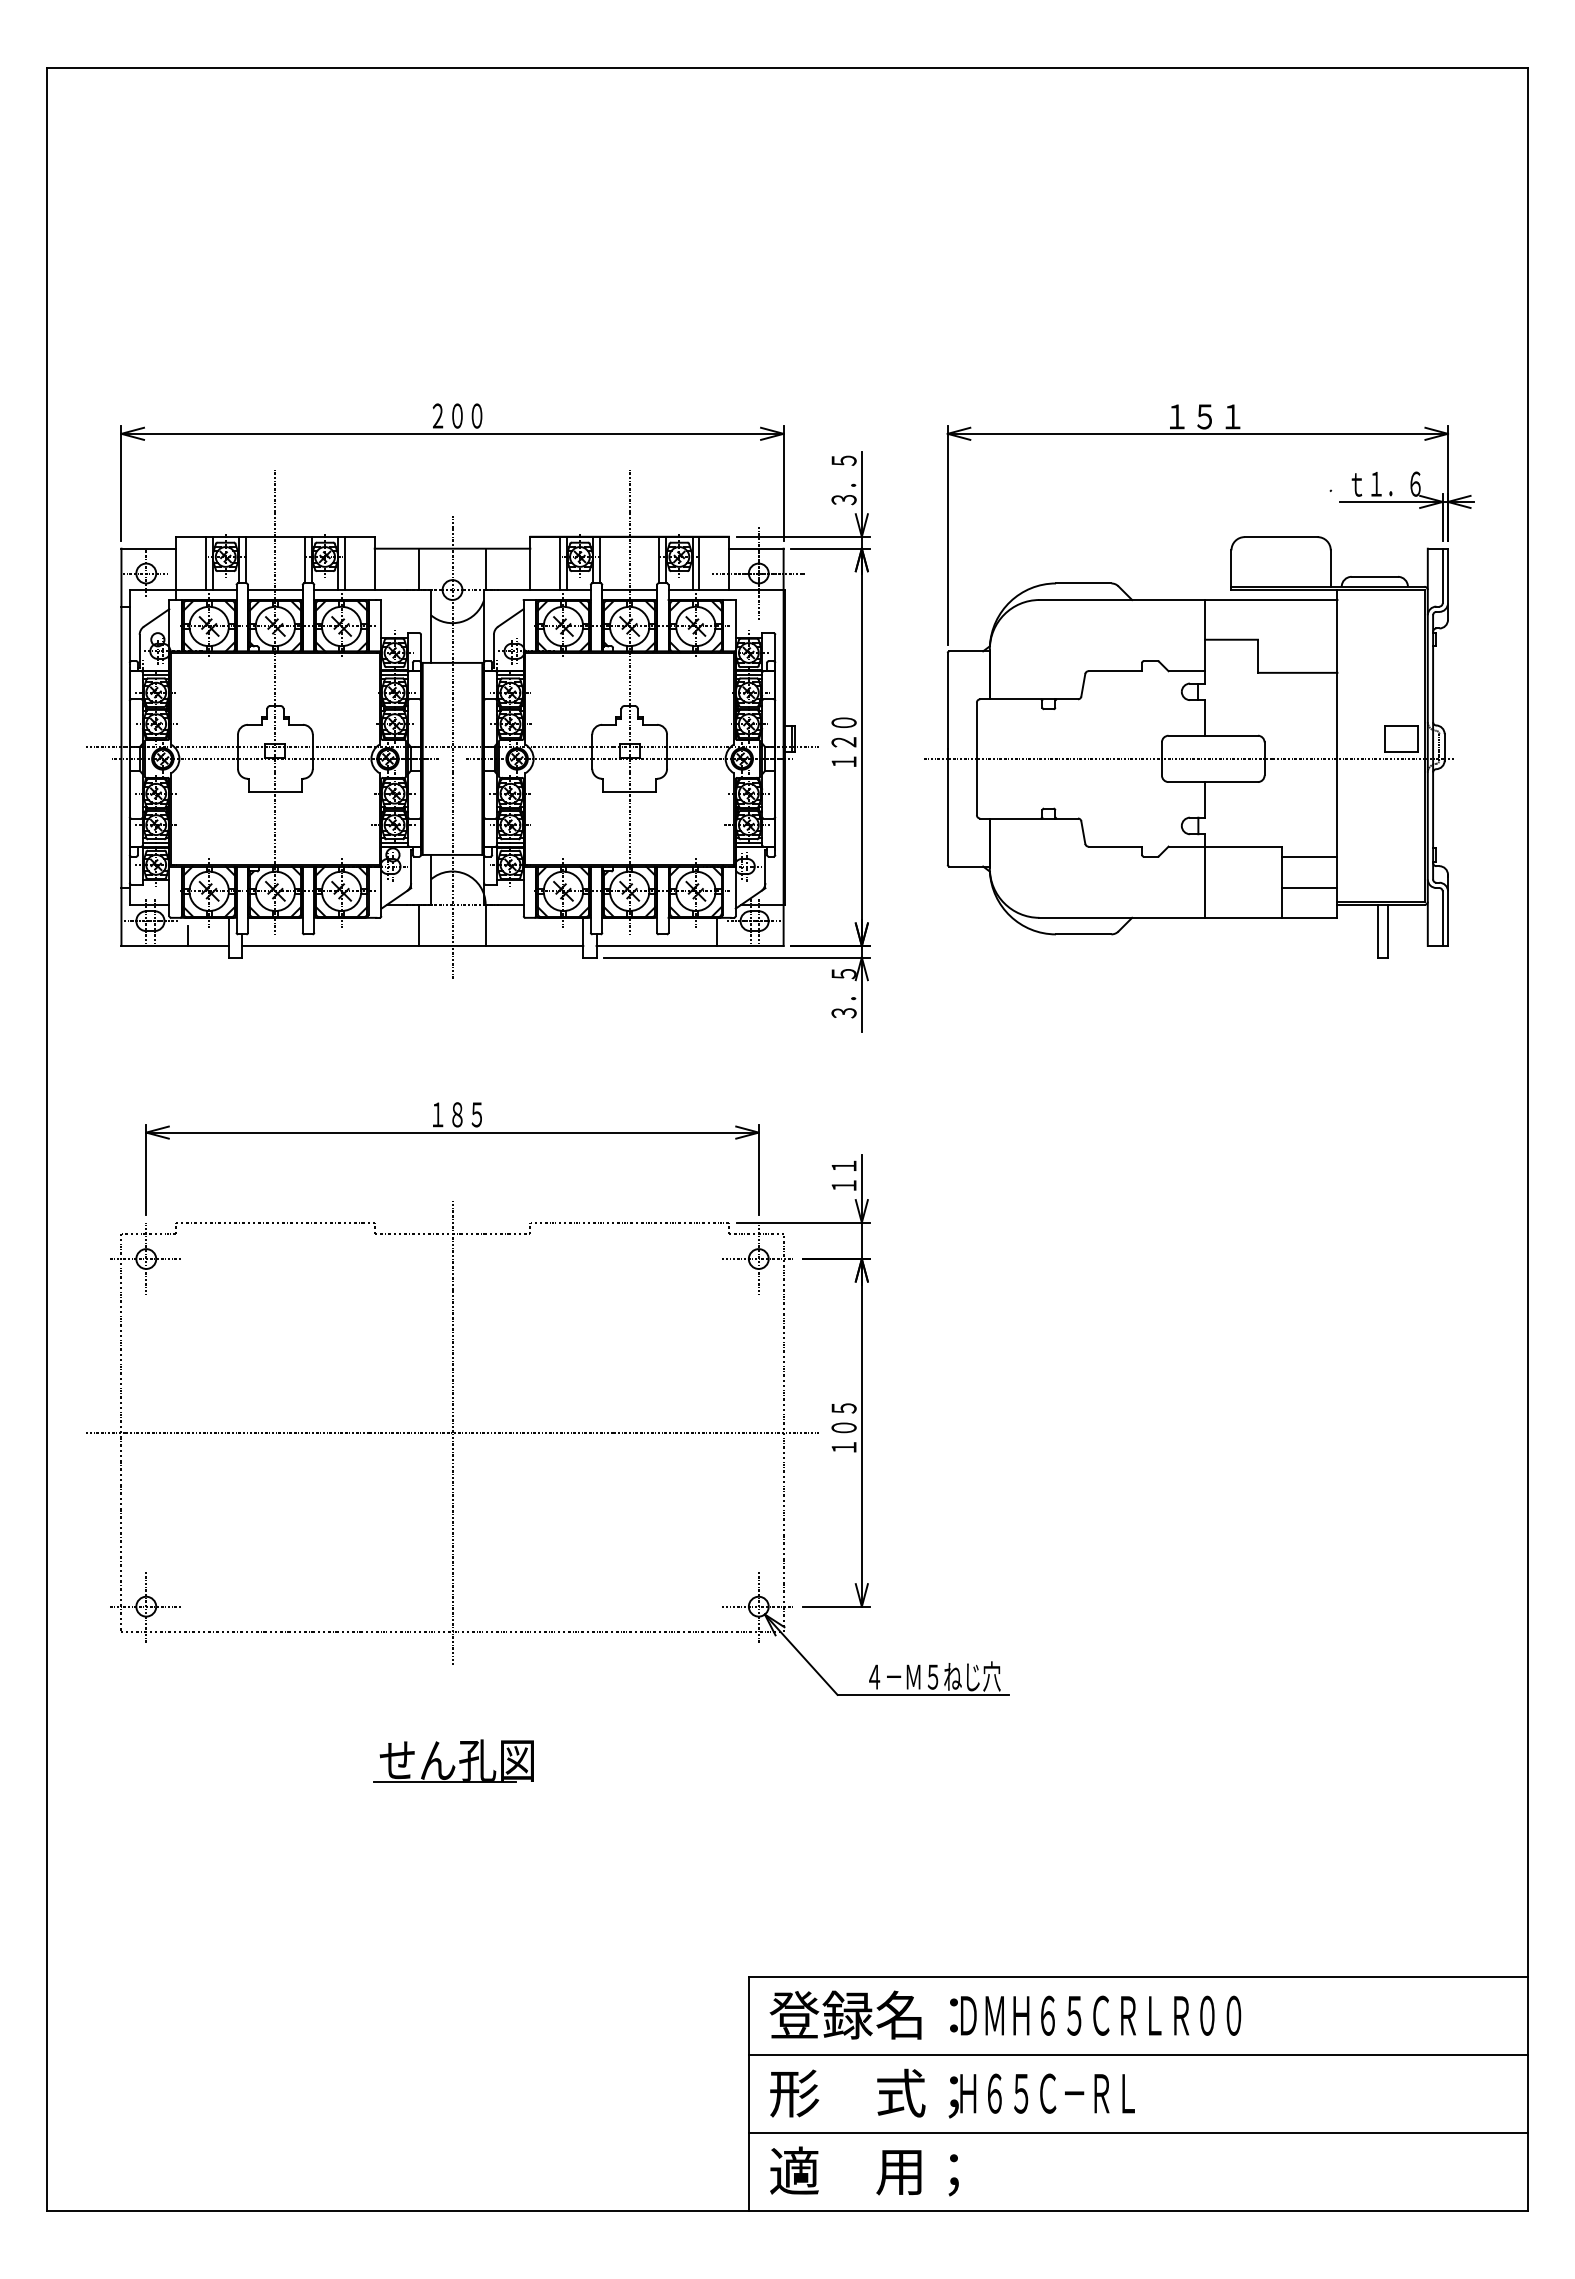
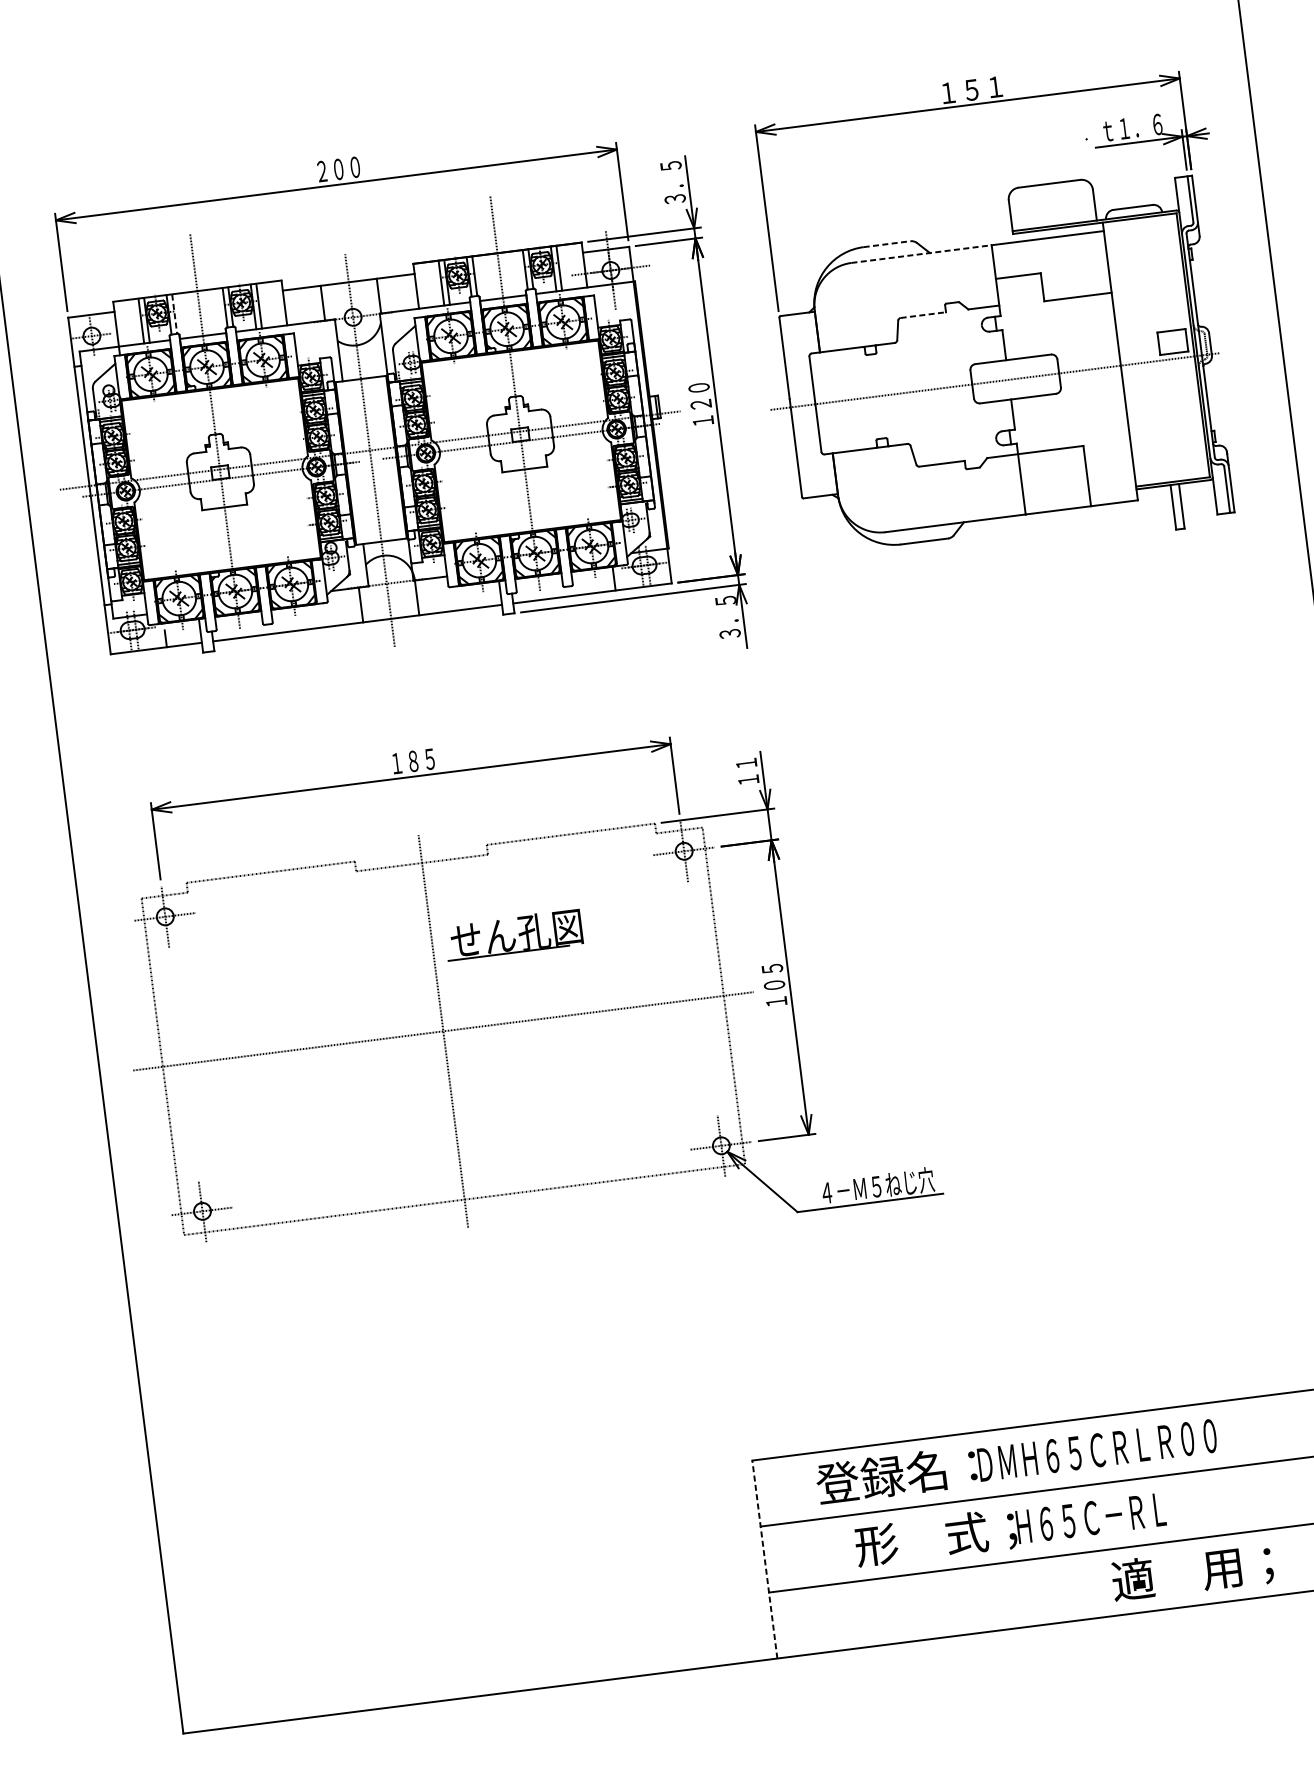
line: (245, 560) -> (174, 314), solid -> dashed
line: (1083, 583) -> (886, 244), solid -> dashed
line: (1122, 600) -> (921, 254), solid -> dashed
line: (1115, 671) -> (923, 315), solid -> dashed
line: (1309, 856) -> (1107, 451), removed
line: (1309, 888) -> (1111, 478), removed
part: (453, 1760) -> (513, 934), moved
text: (1005, 2014) -> (1016, 1459), moved
line: (748, 2093) -> (764, 1559), solid -> dashed
text: (952, 2093) -> (1010, 1528), moved
text: (864, 2171) -> (1192, 1572), moved

